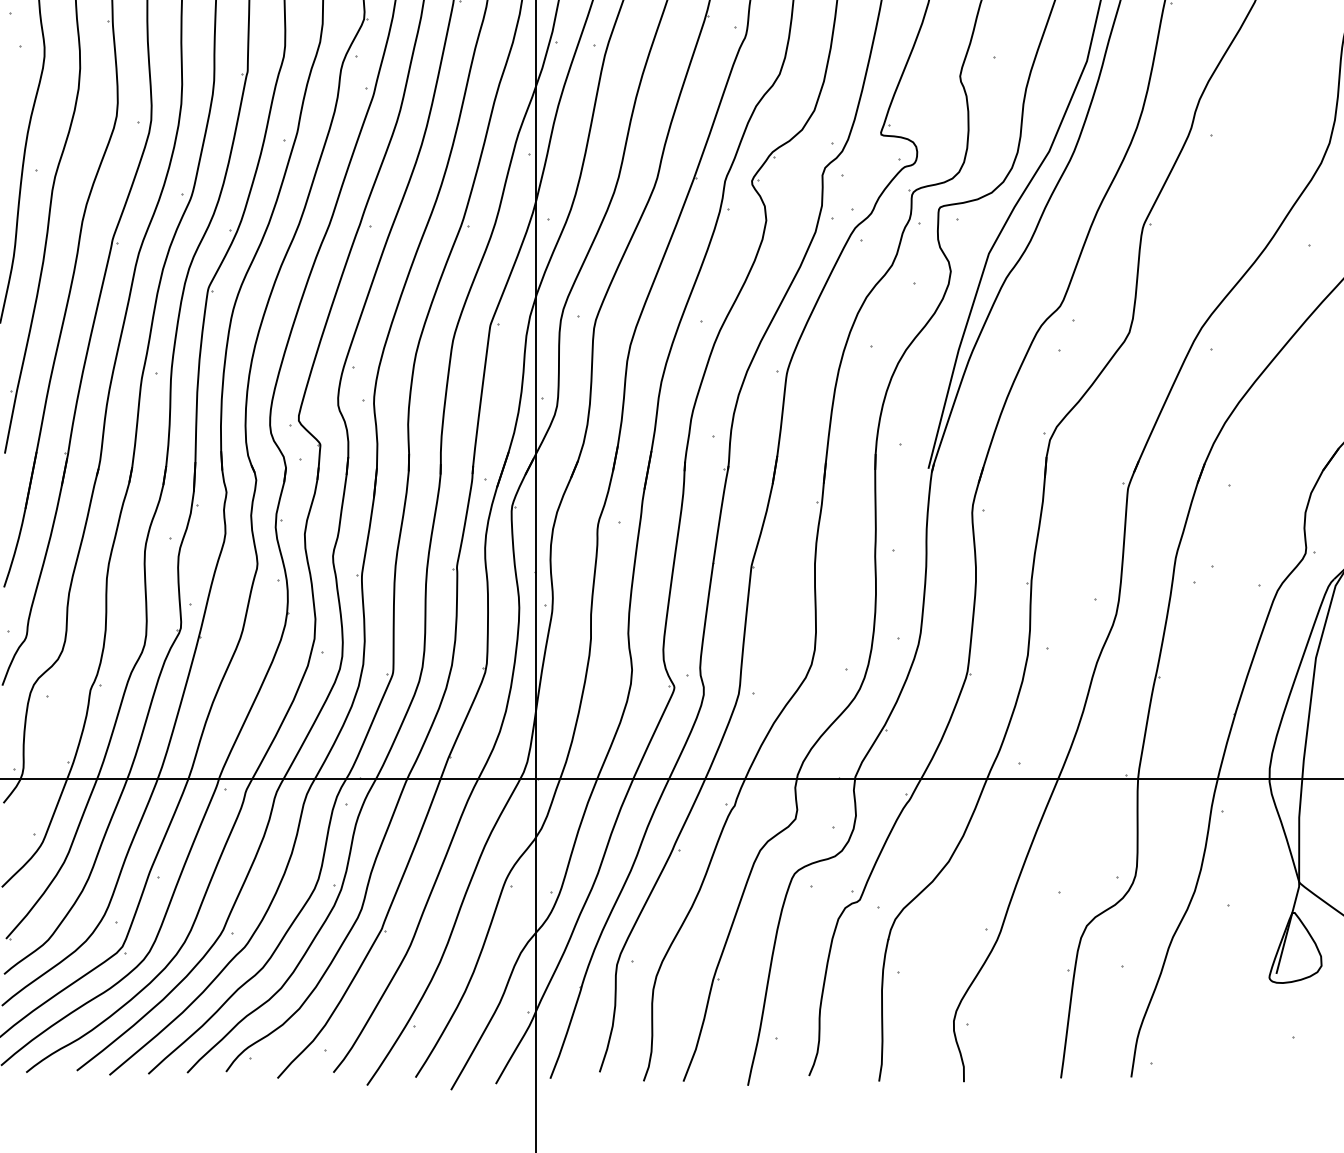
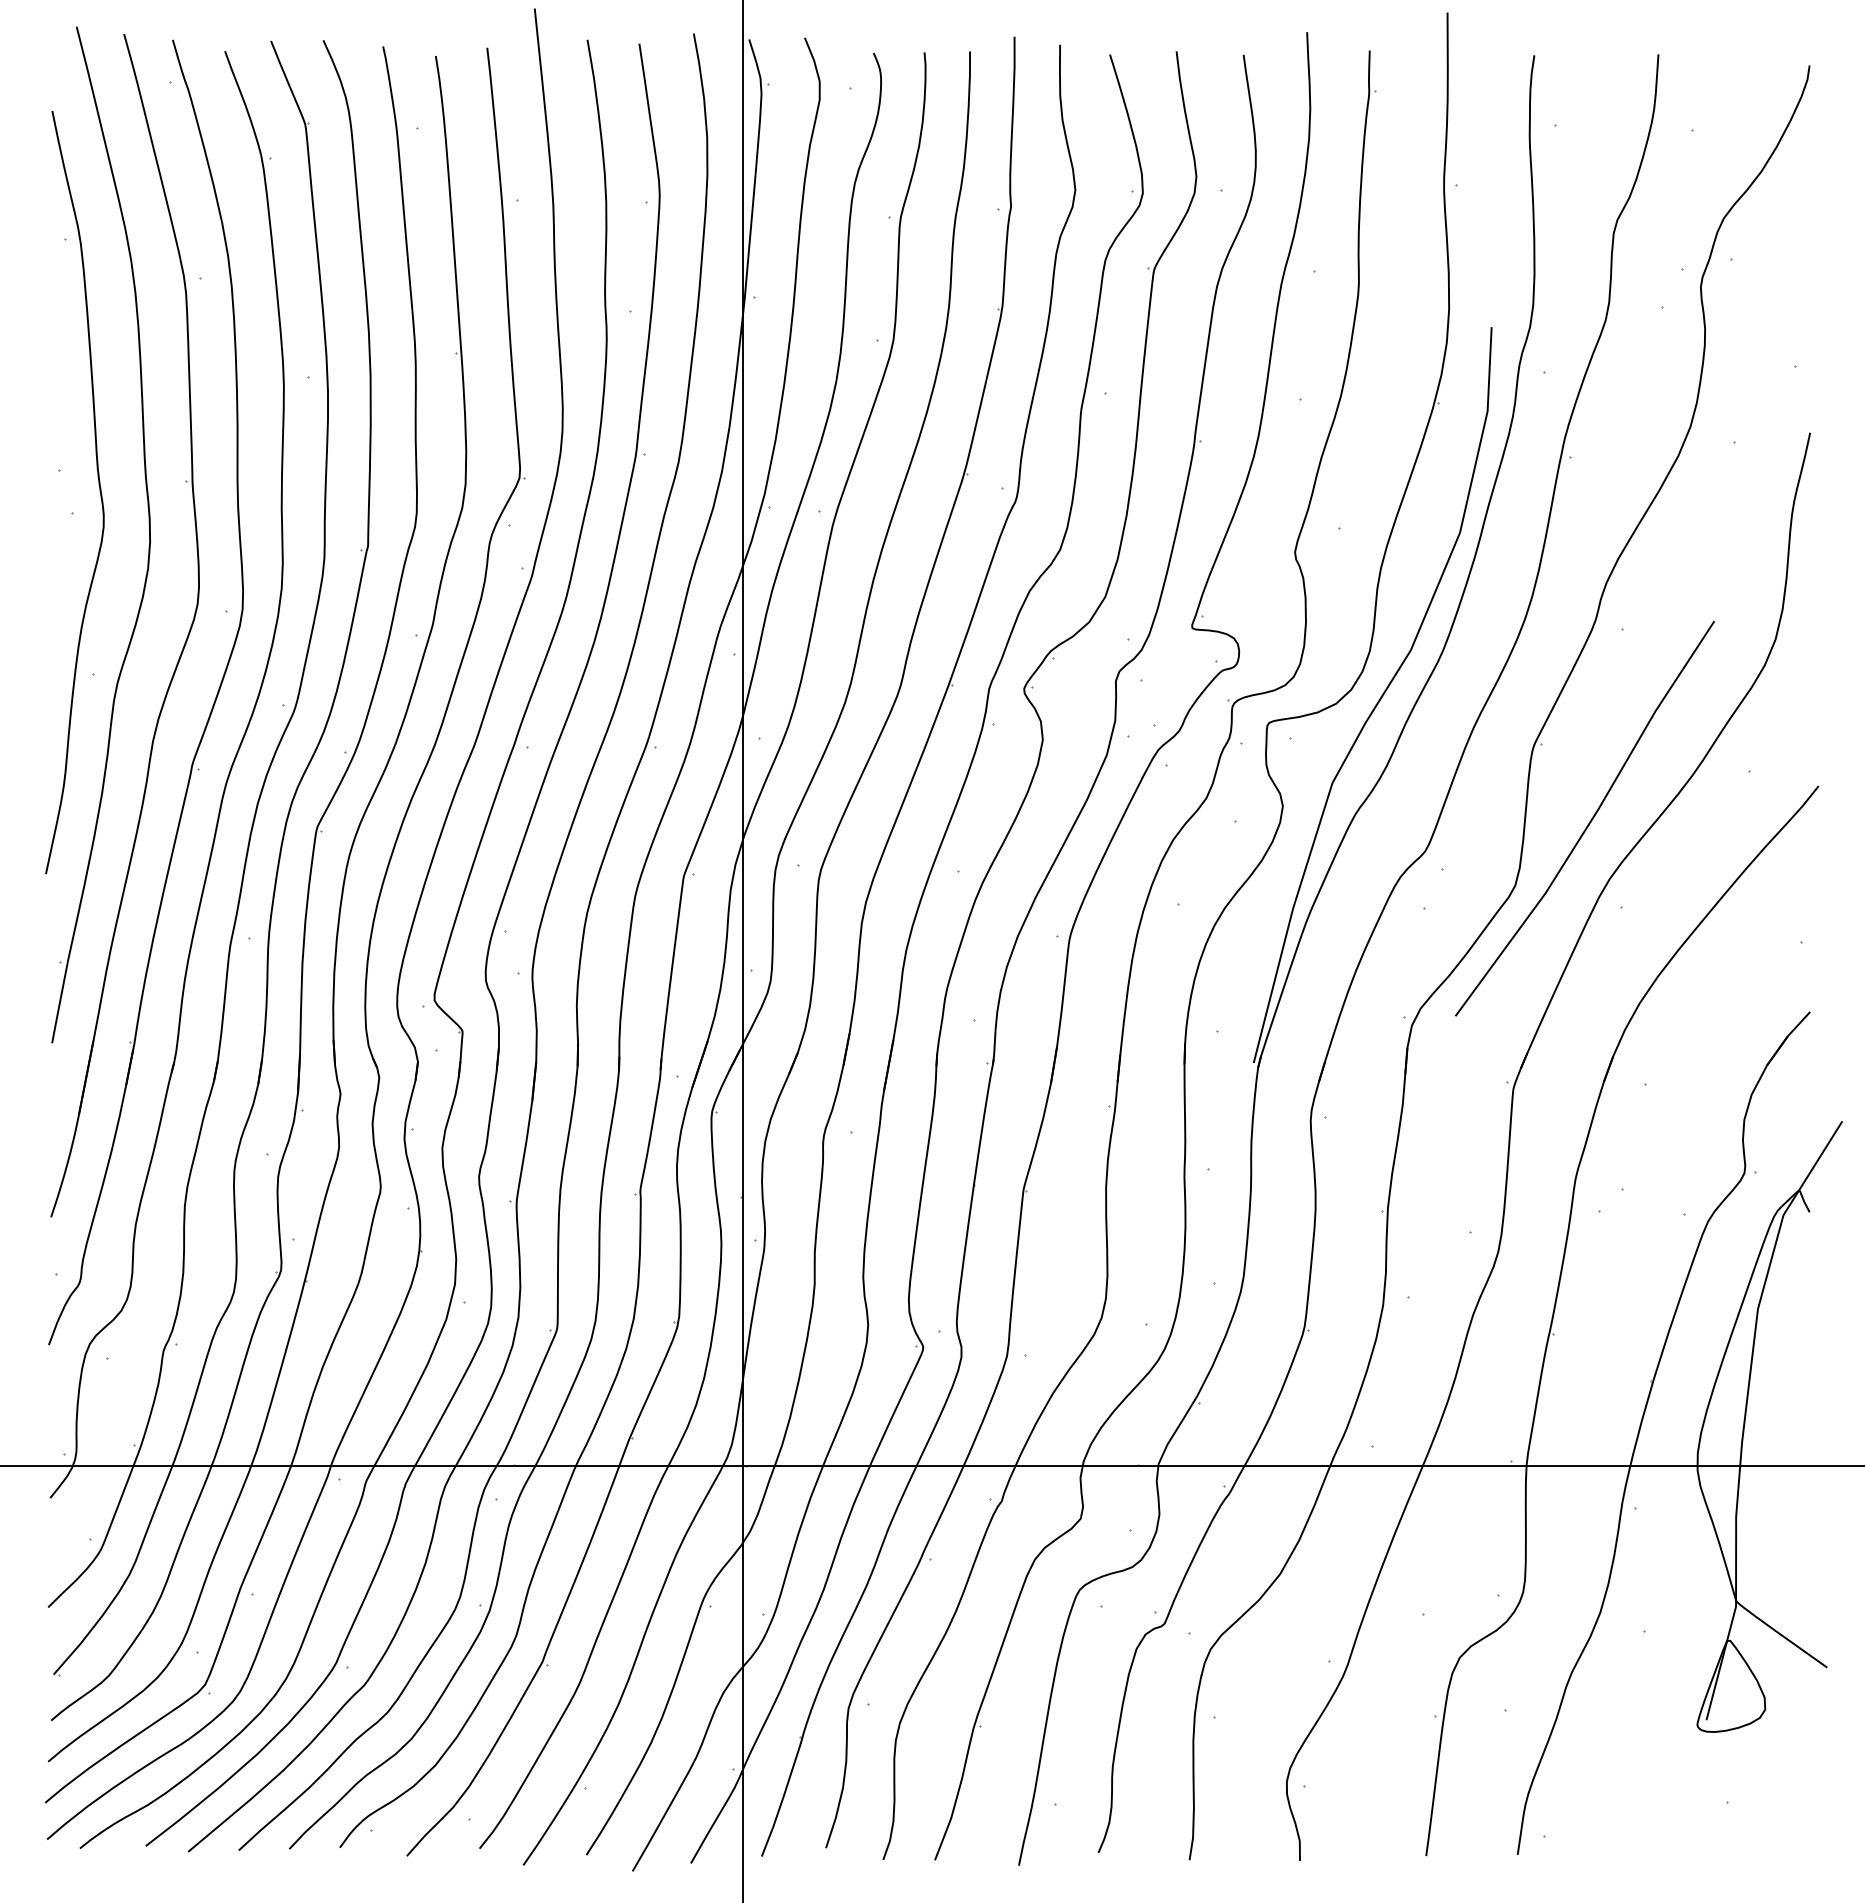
line: (1186, 283) -> (1589, 821), added

